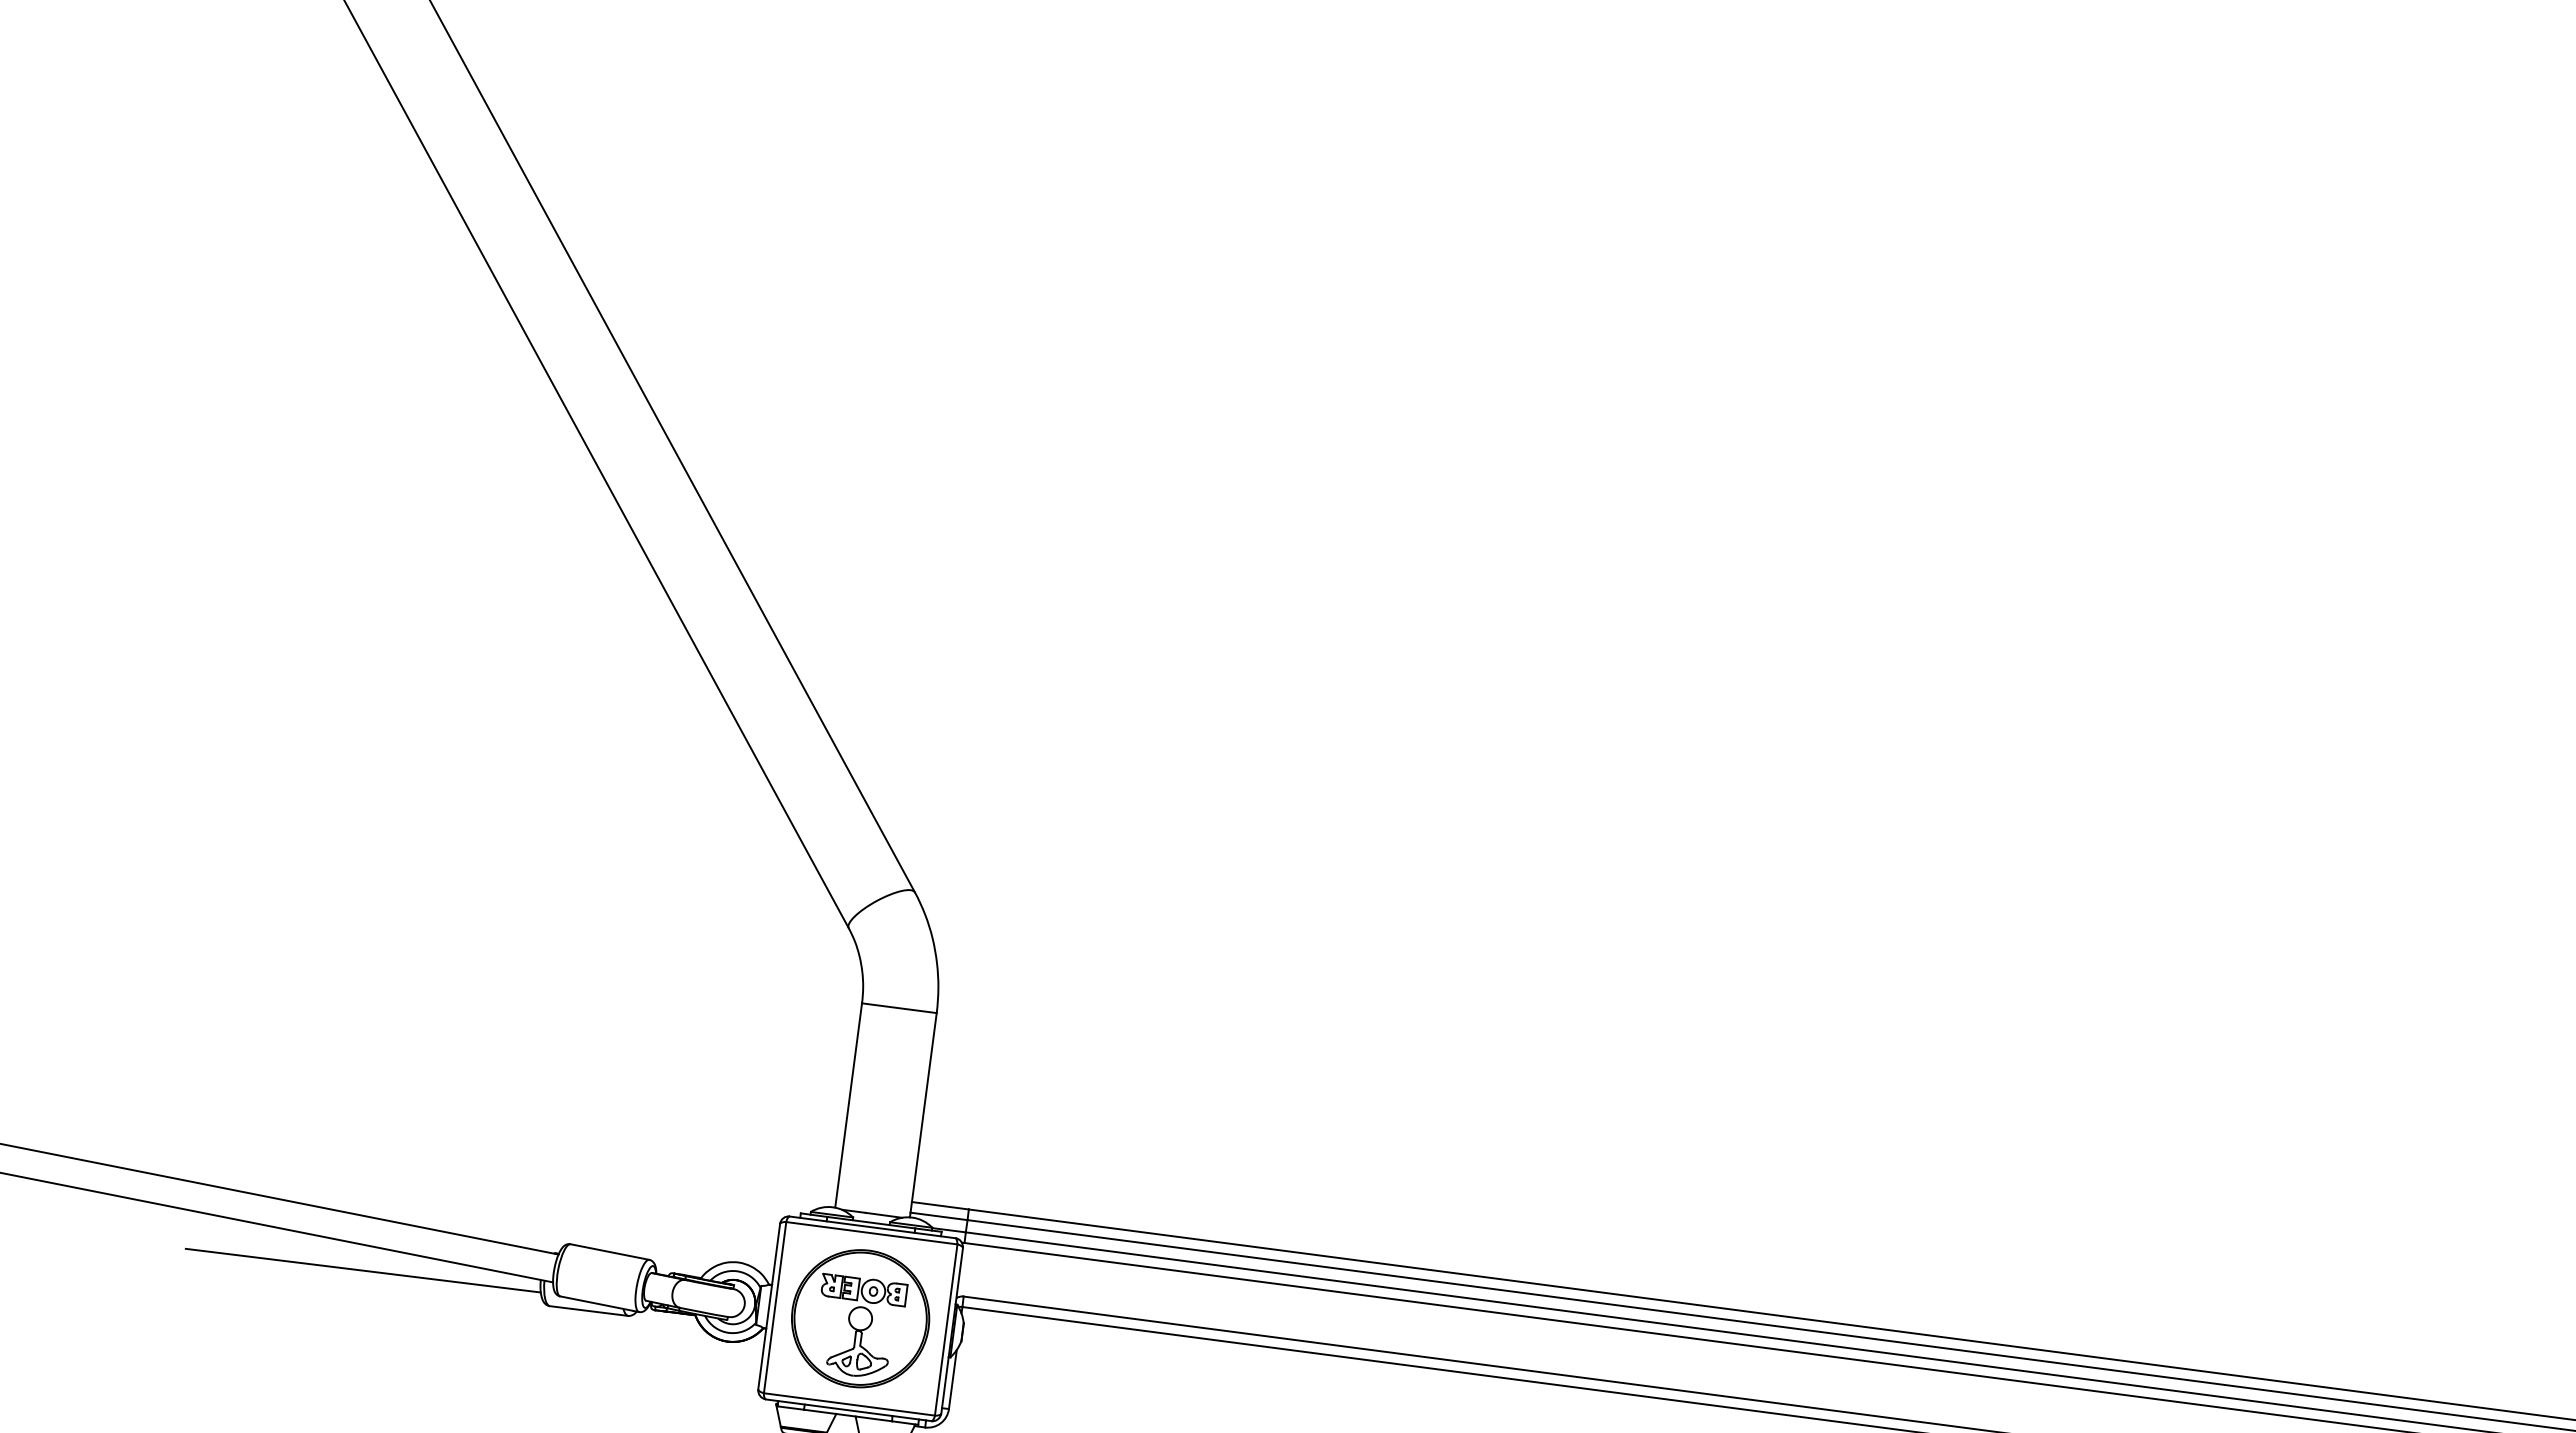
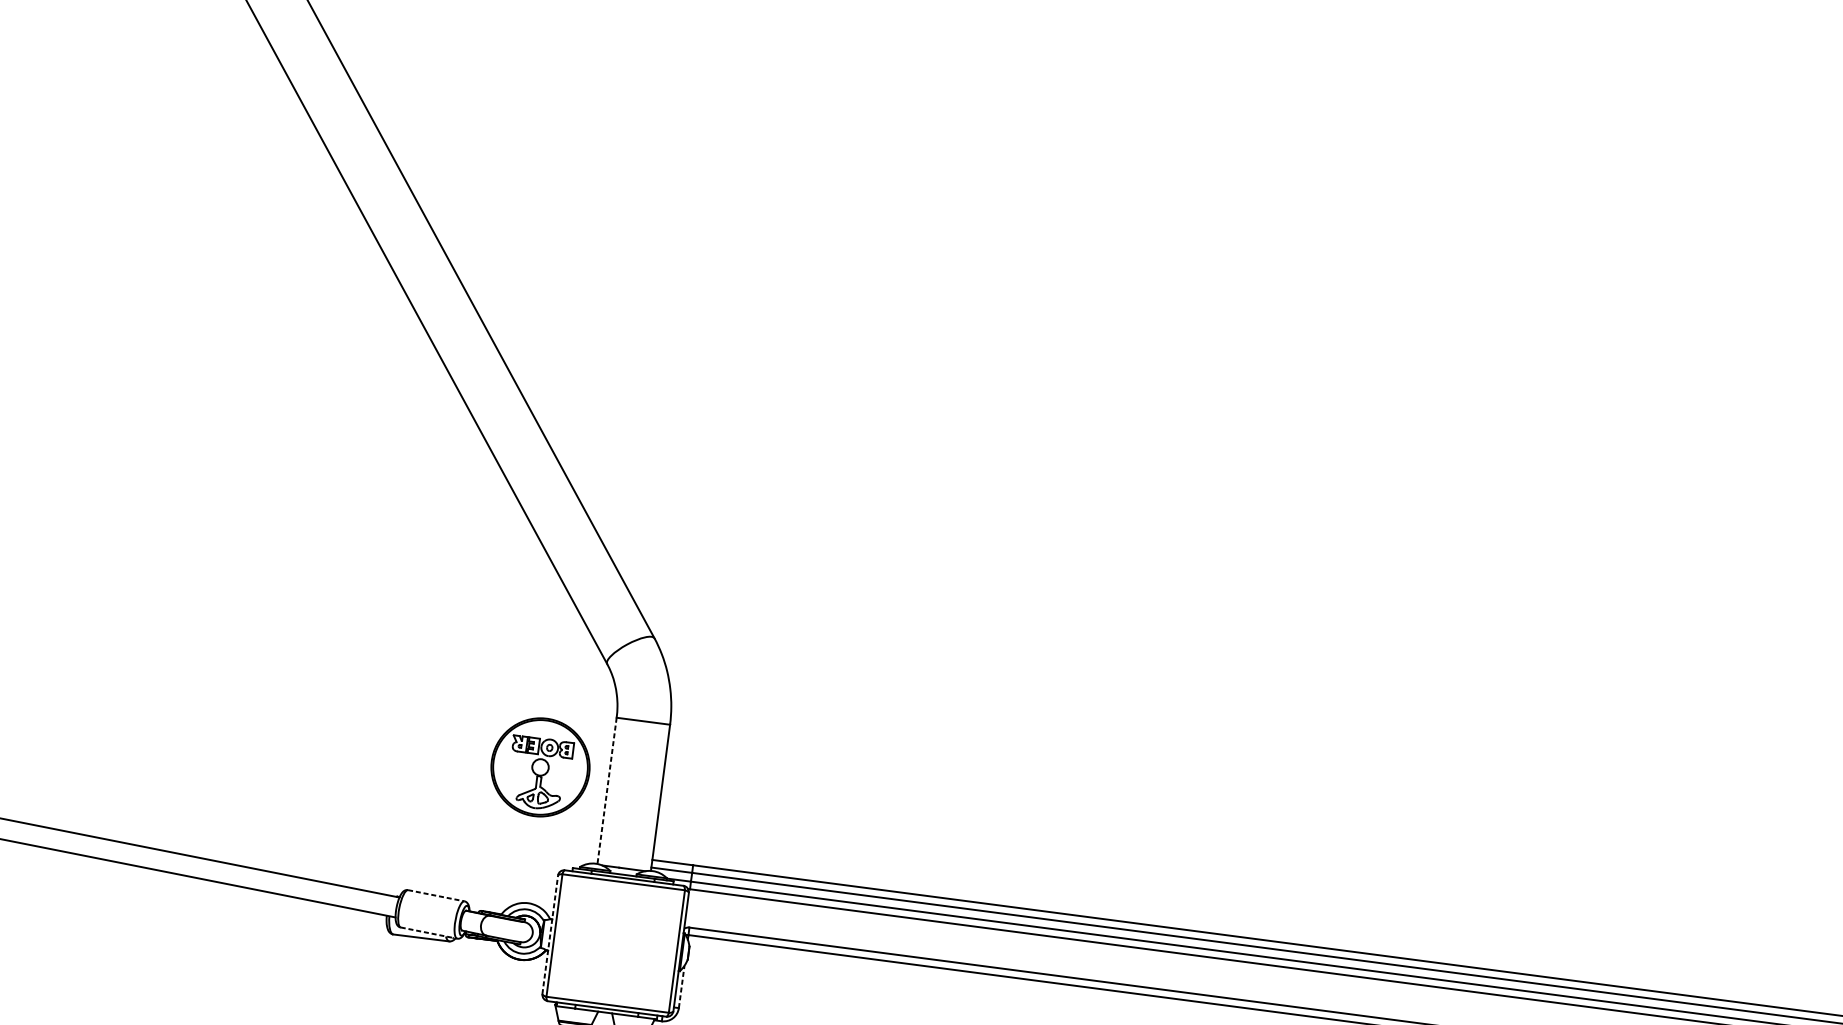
line: (848, 1105) -> (606, 790), solid -> dashed
line: (610, 1252) -> (436, 896), solid -> dashed
line: (362, 1270) -> (259, 908), removed
line: (600, 1304) -> (429, 933), solid -> dashed
line: (769, 1306) -> (550, 934), solid -> dashed
part: (860, 1318) -> (540, 767), moved
line: (952, 1379) -> (681, 986), solid -> dashed

